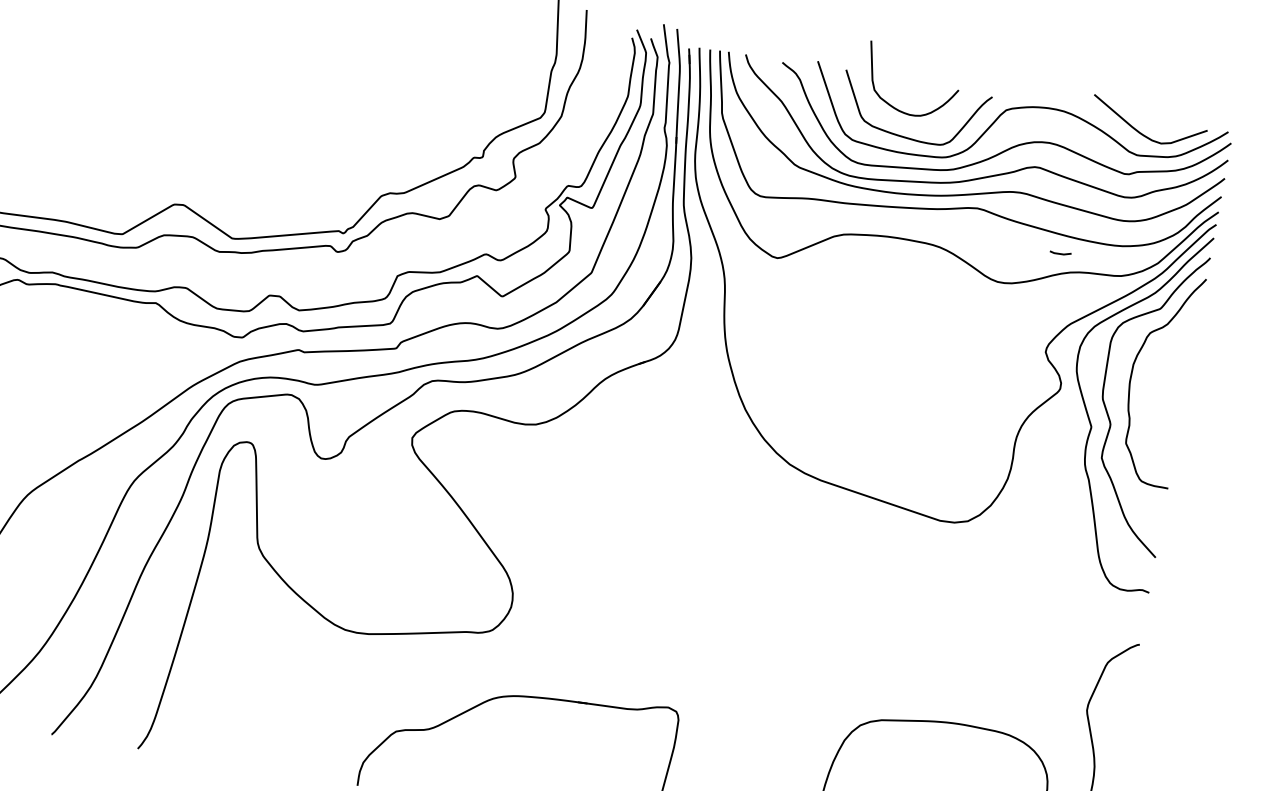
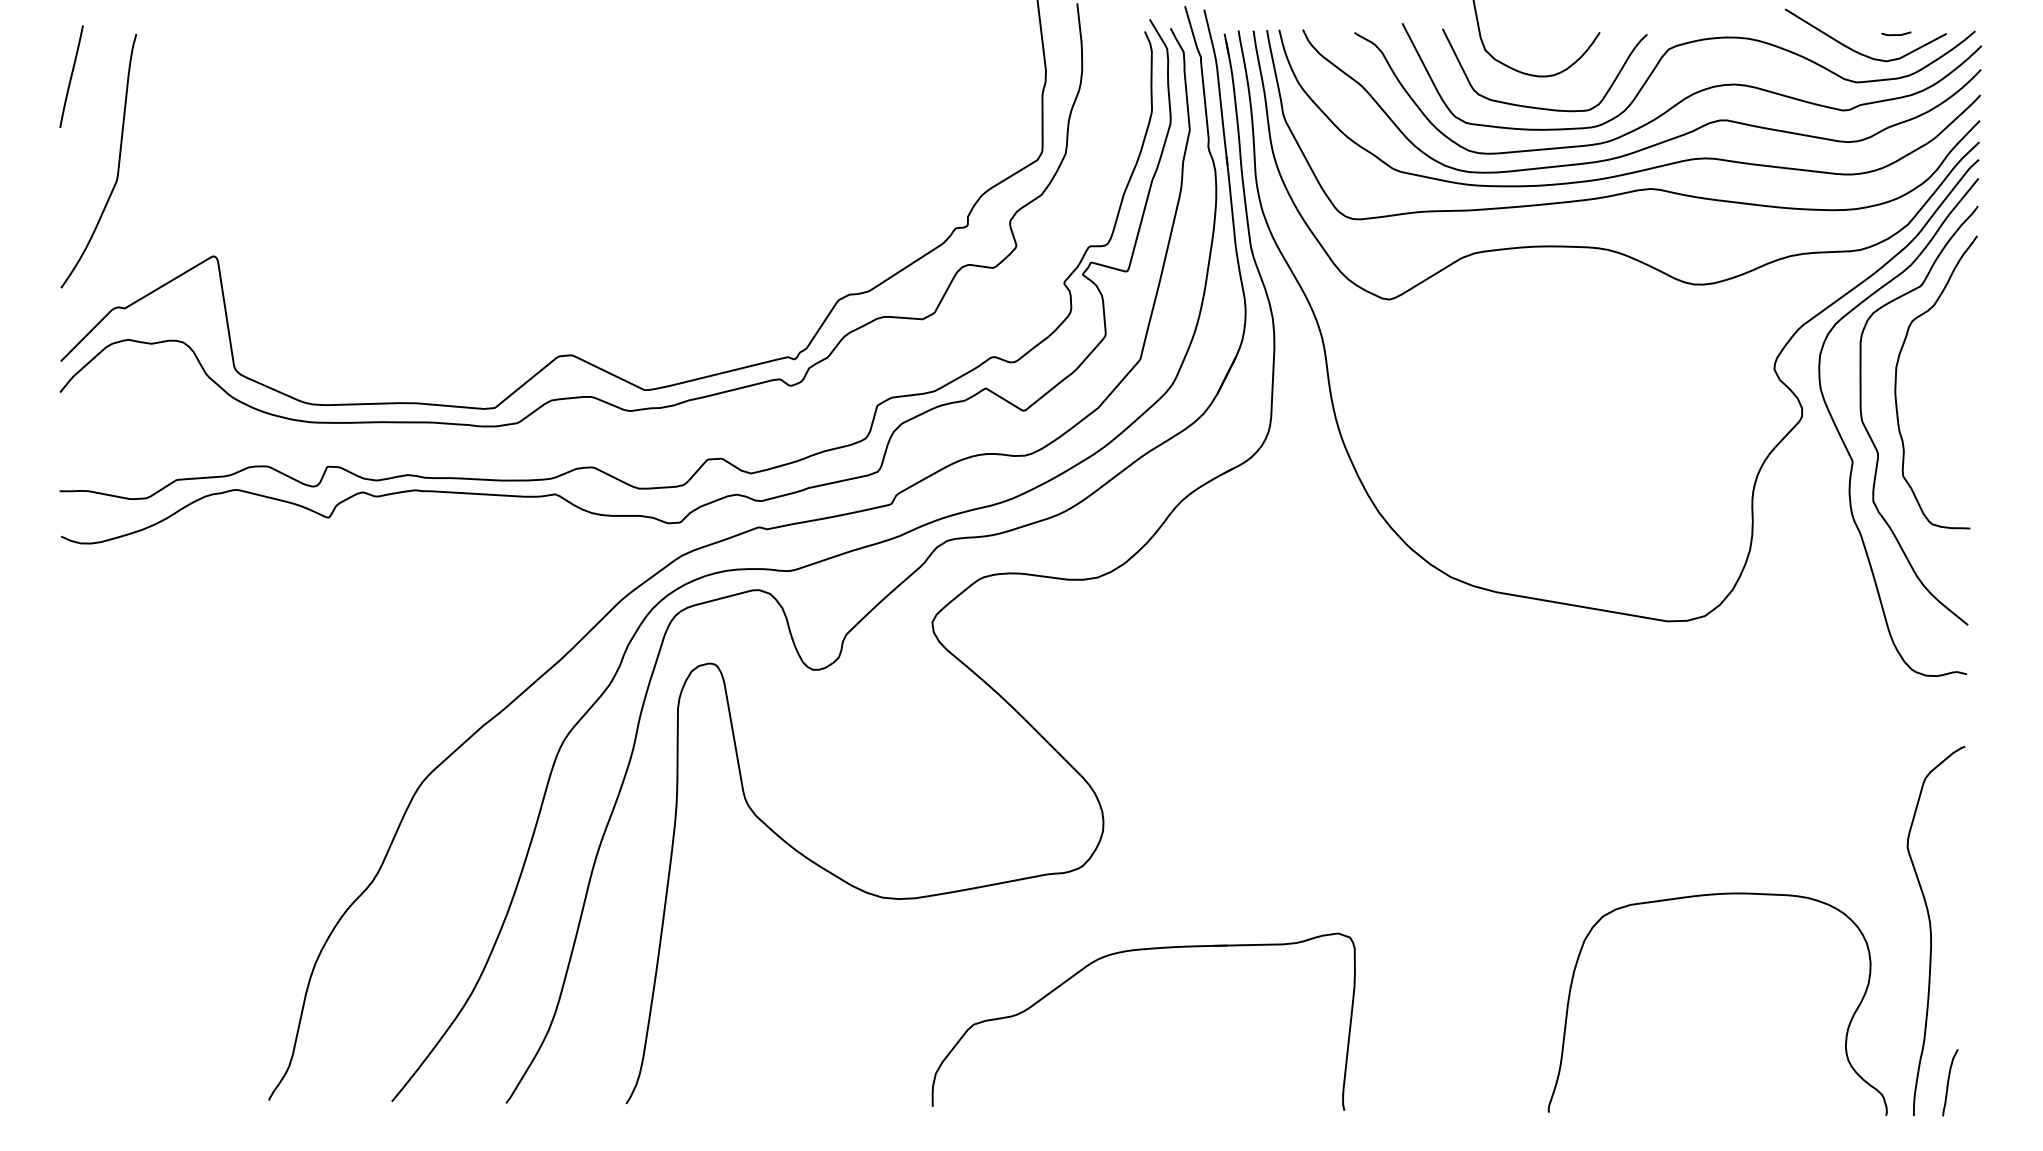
line: (1060, 253) -> (1896, 34), moved

